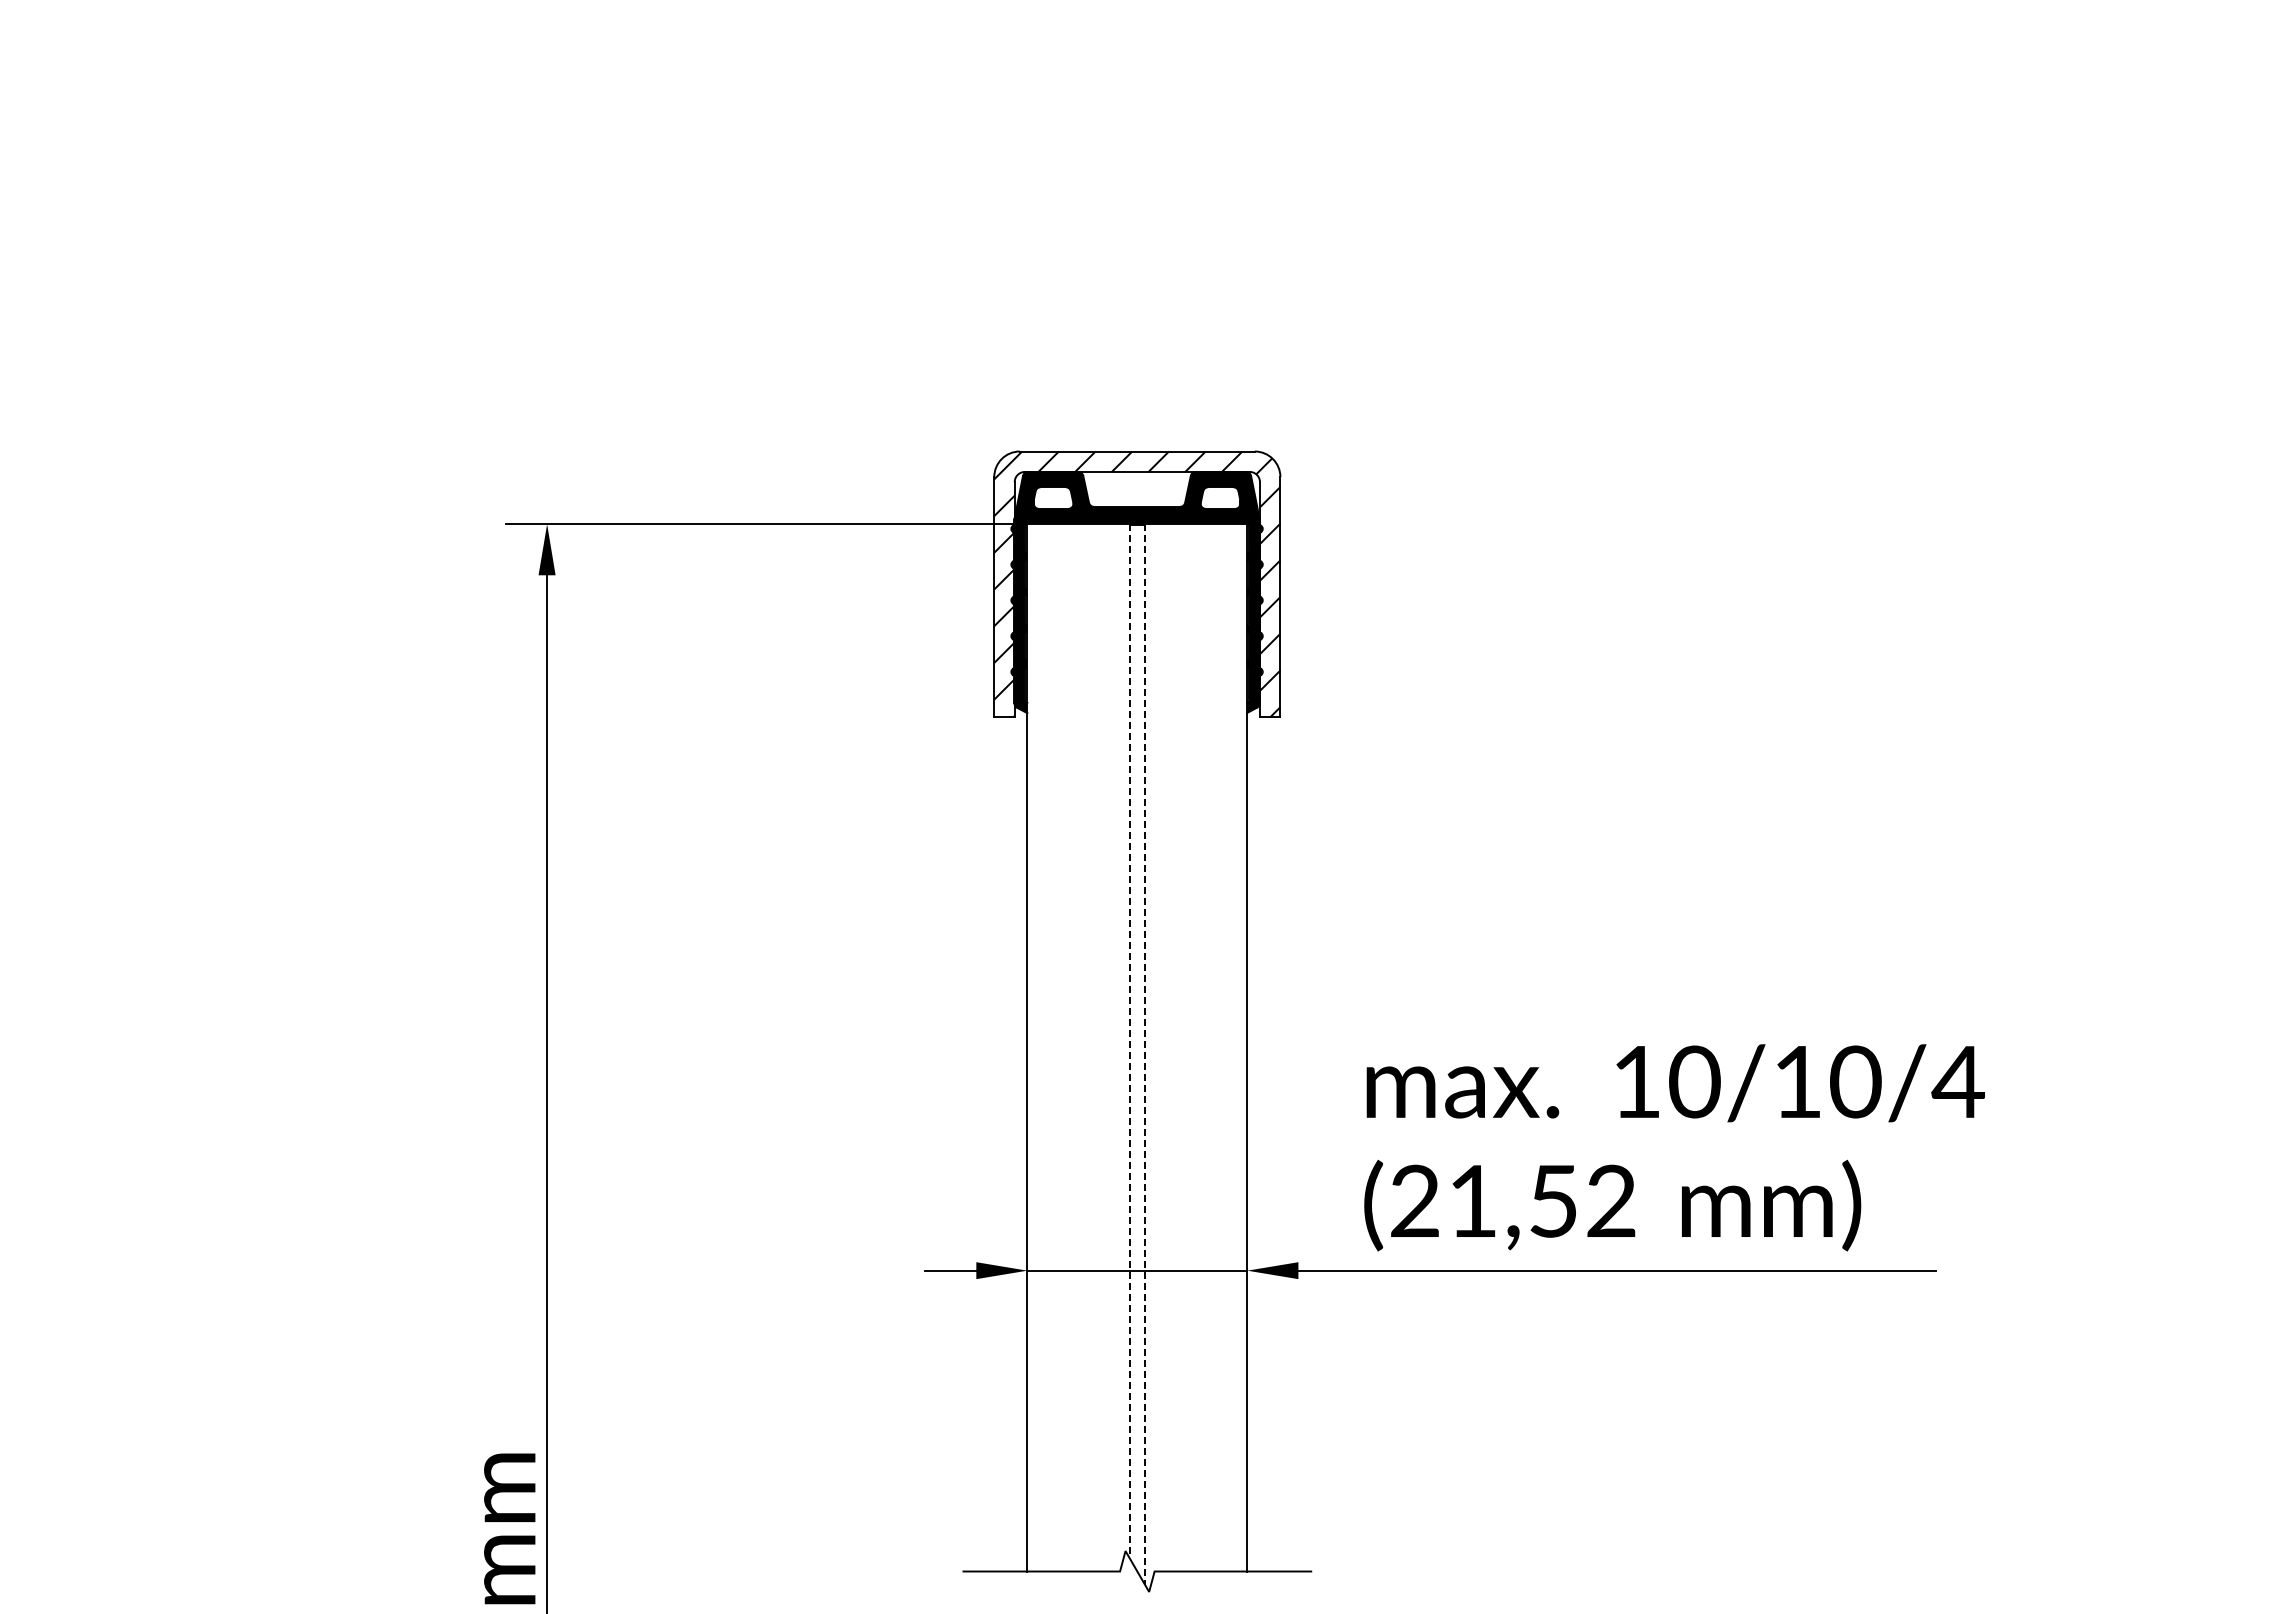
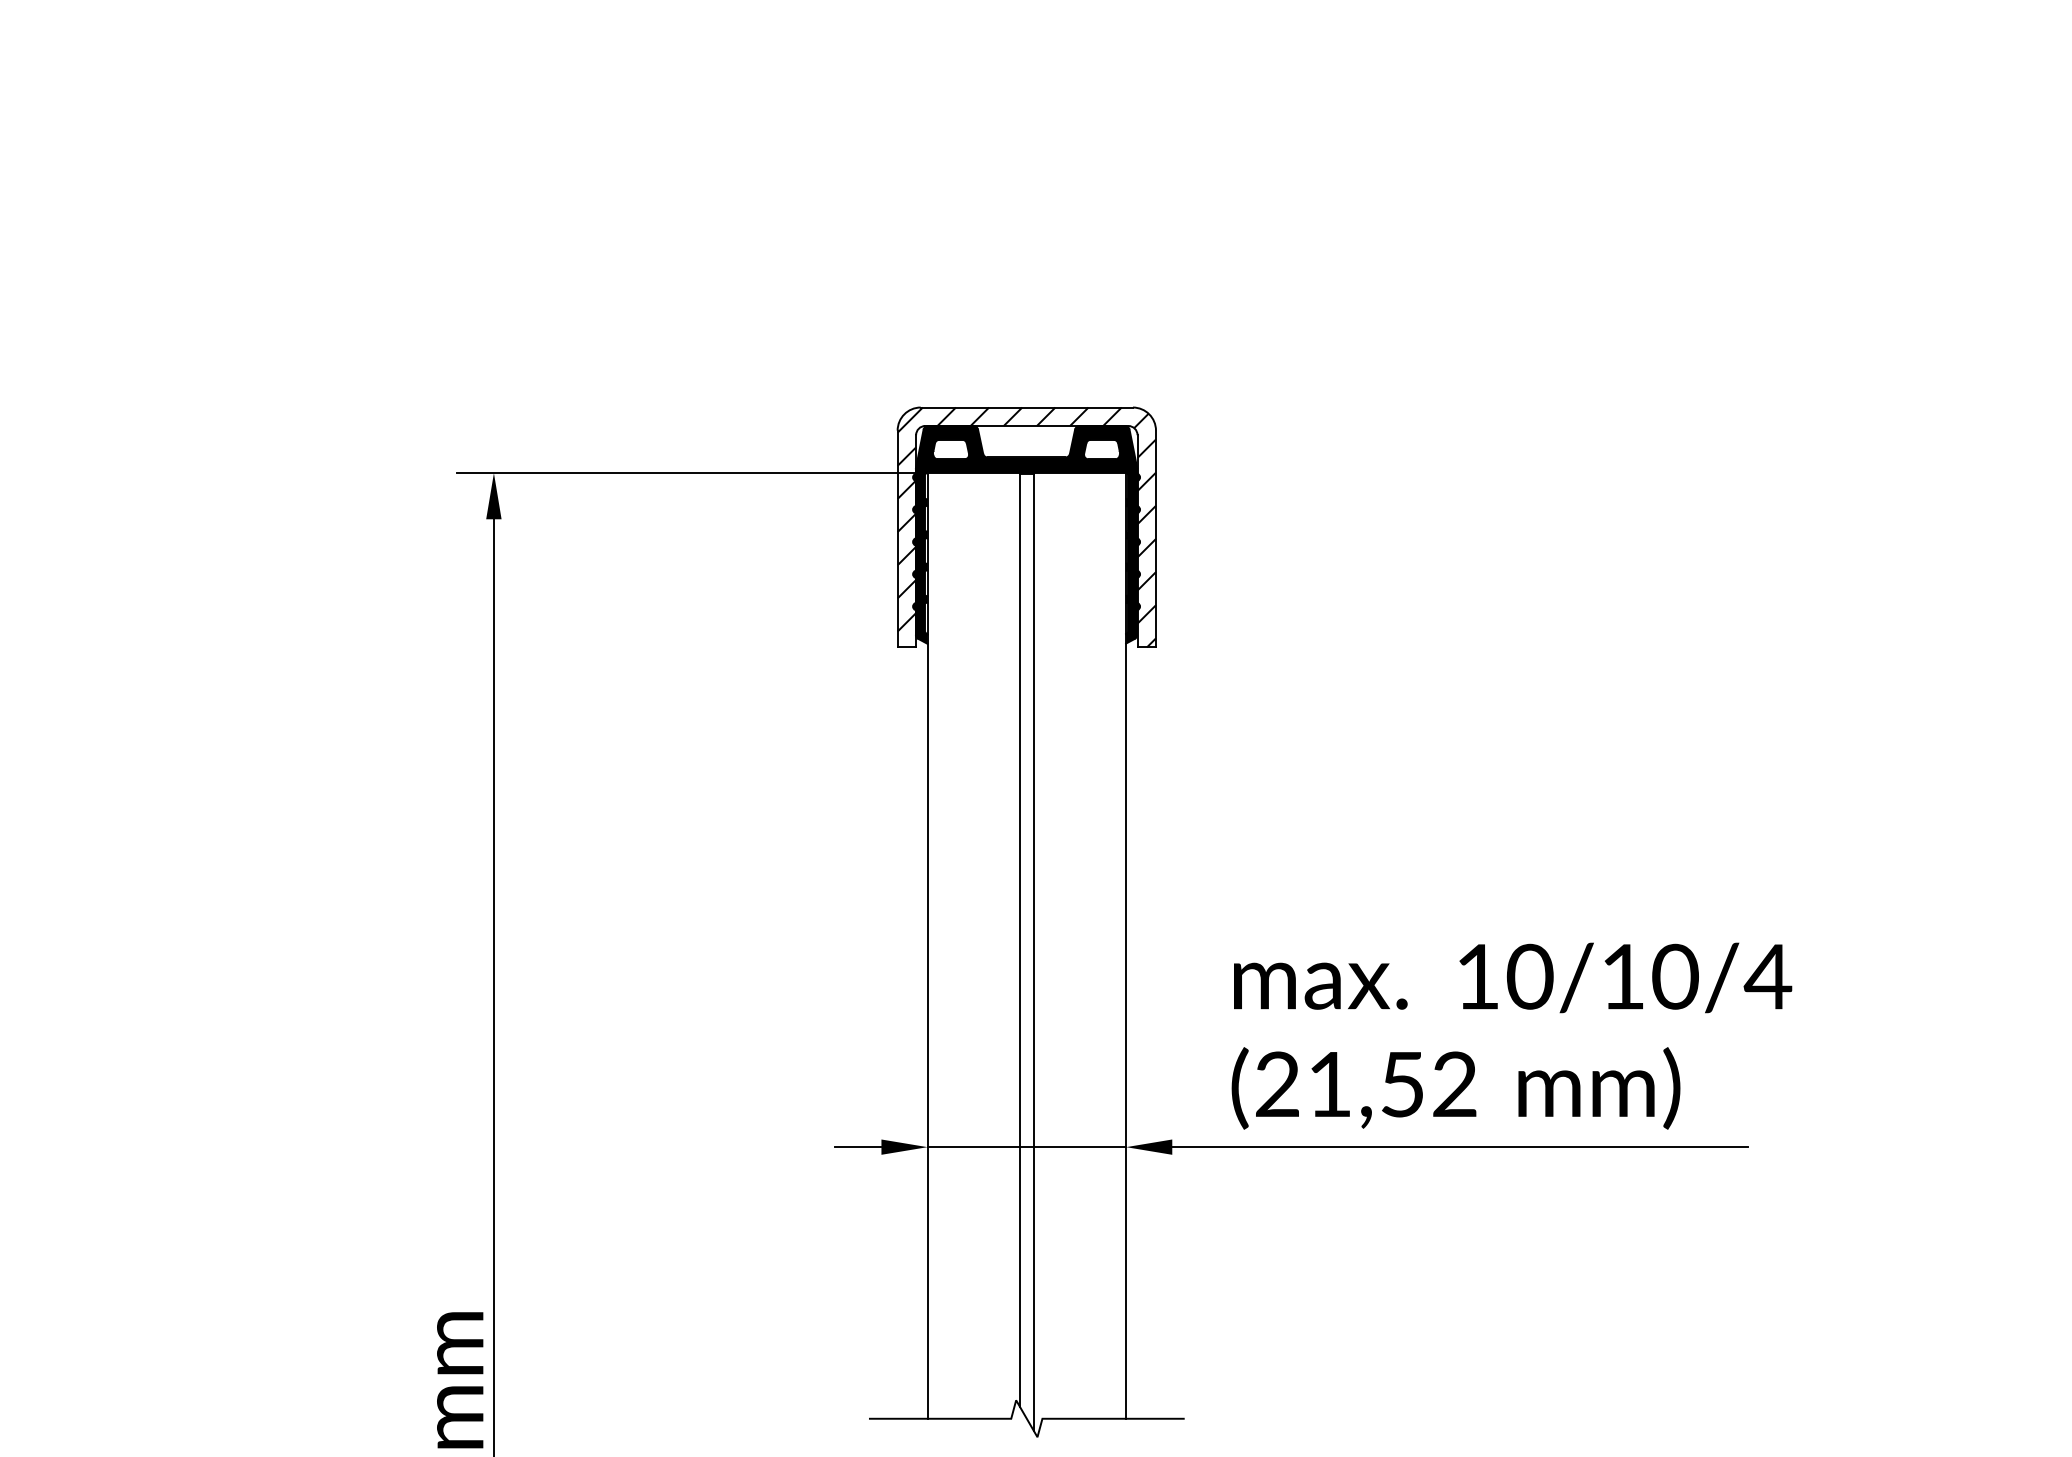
line: (1129, 1041) -> (1019, 940), dashed -> solid
line: (1145, 1055) -> (1034, 952), dashed -> solid

